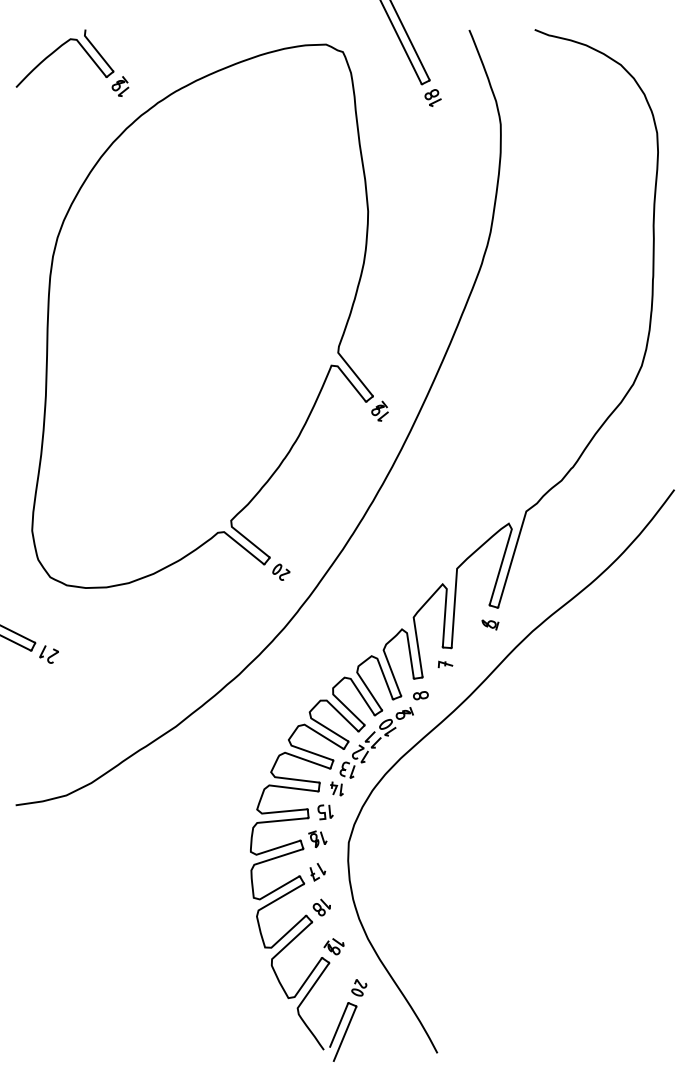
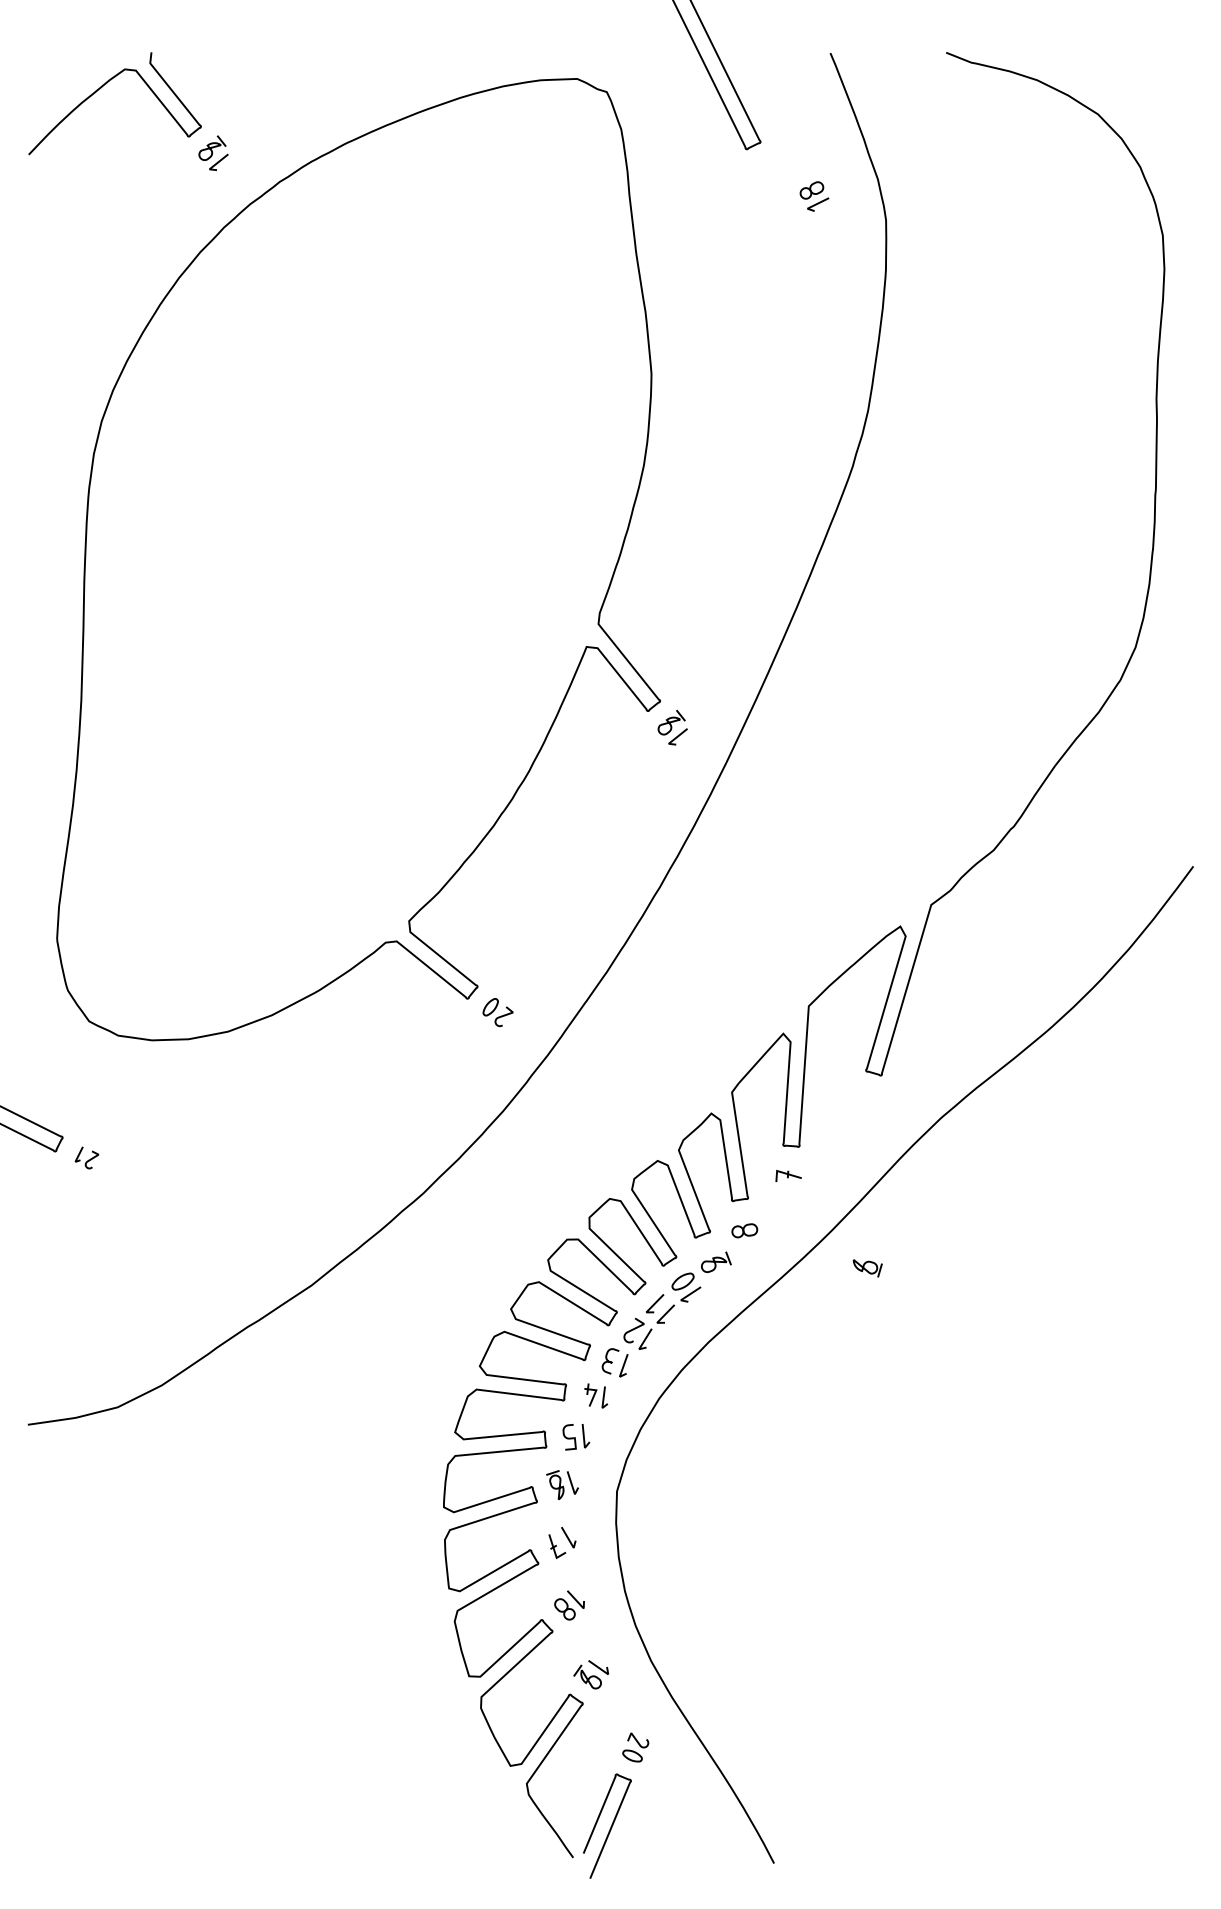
part: (432, 97) -> (813, 195), moved
part: (490, 624) -> (867, 1267), moved
part: (48, 654) -> (85, 1157), size x0.7

